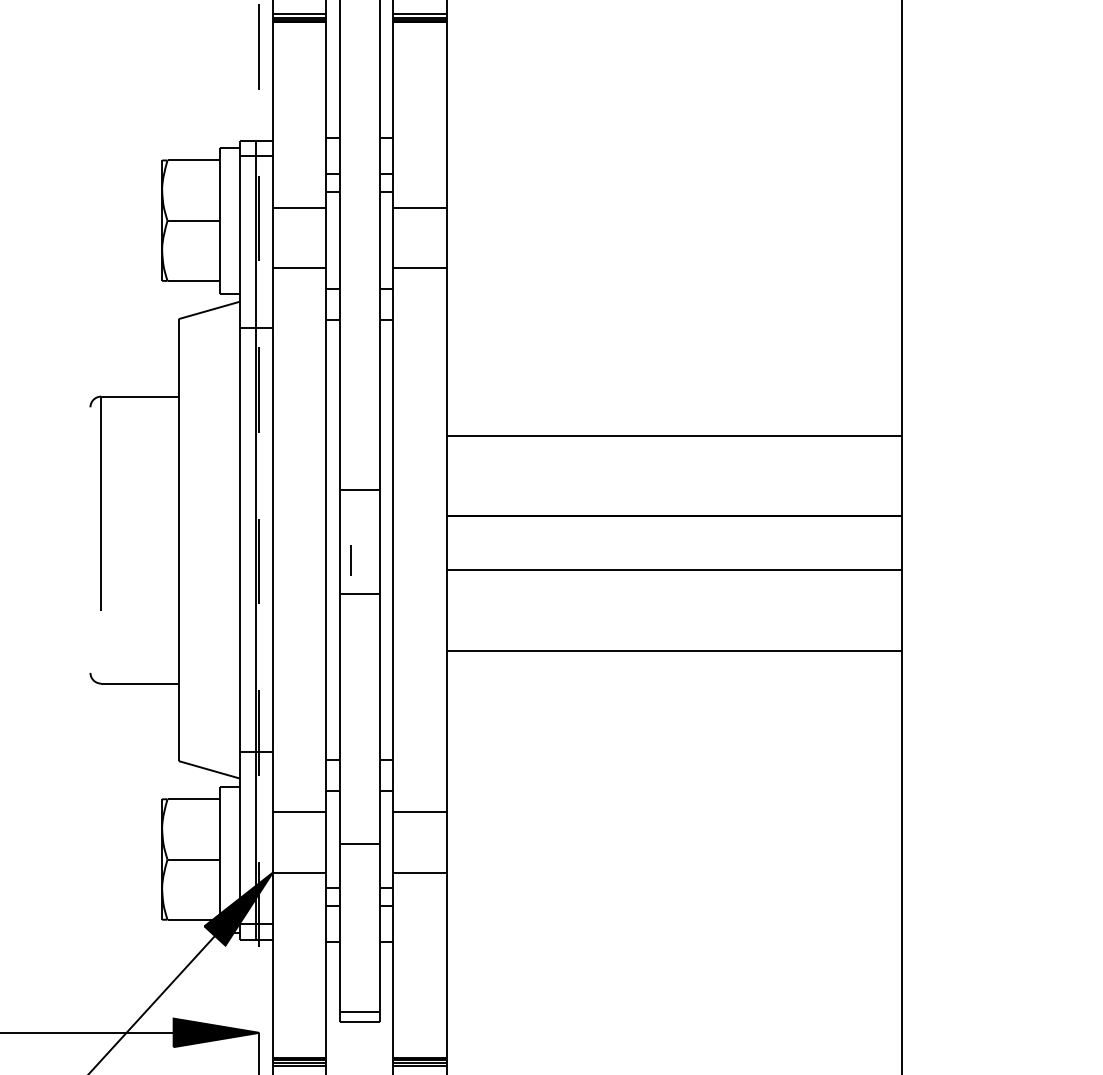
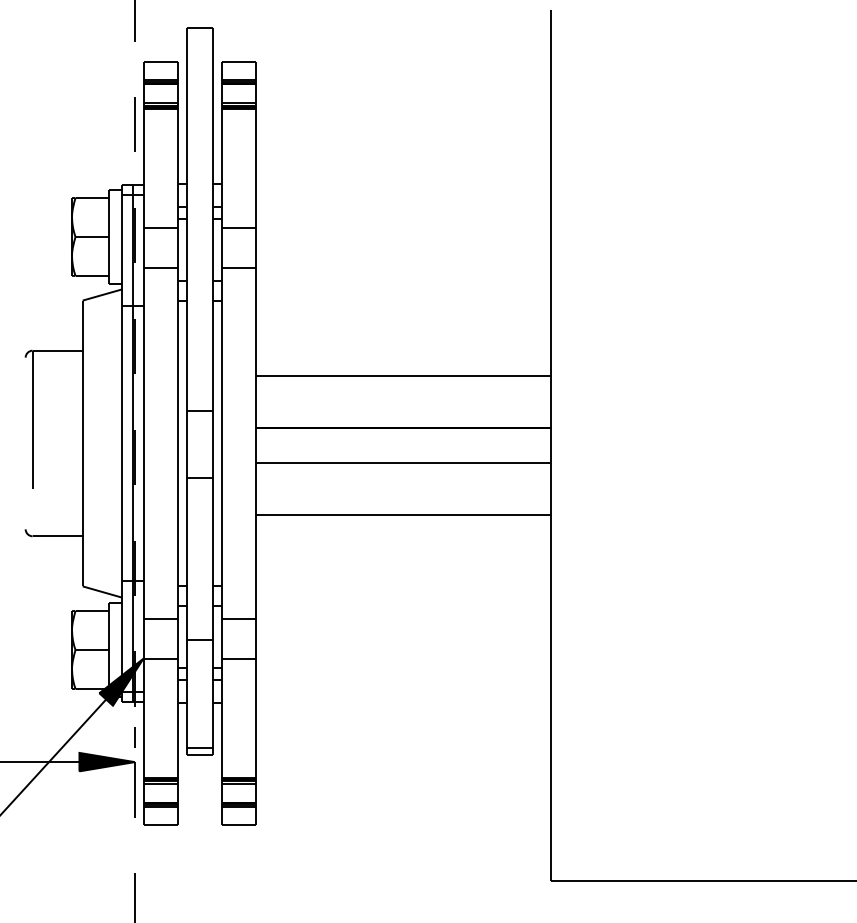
line: (350, 560) -> (134, 737), moved

